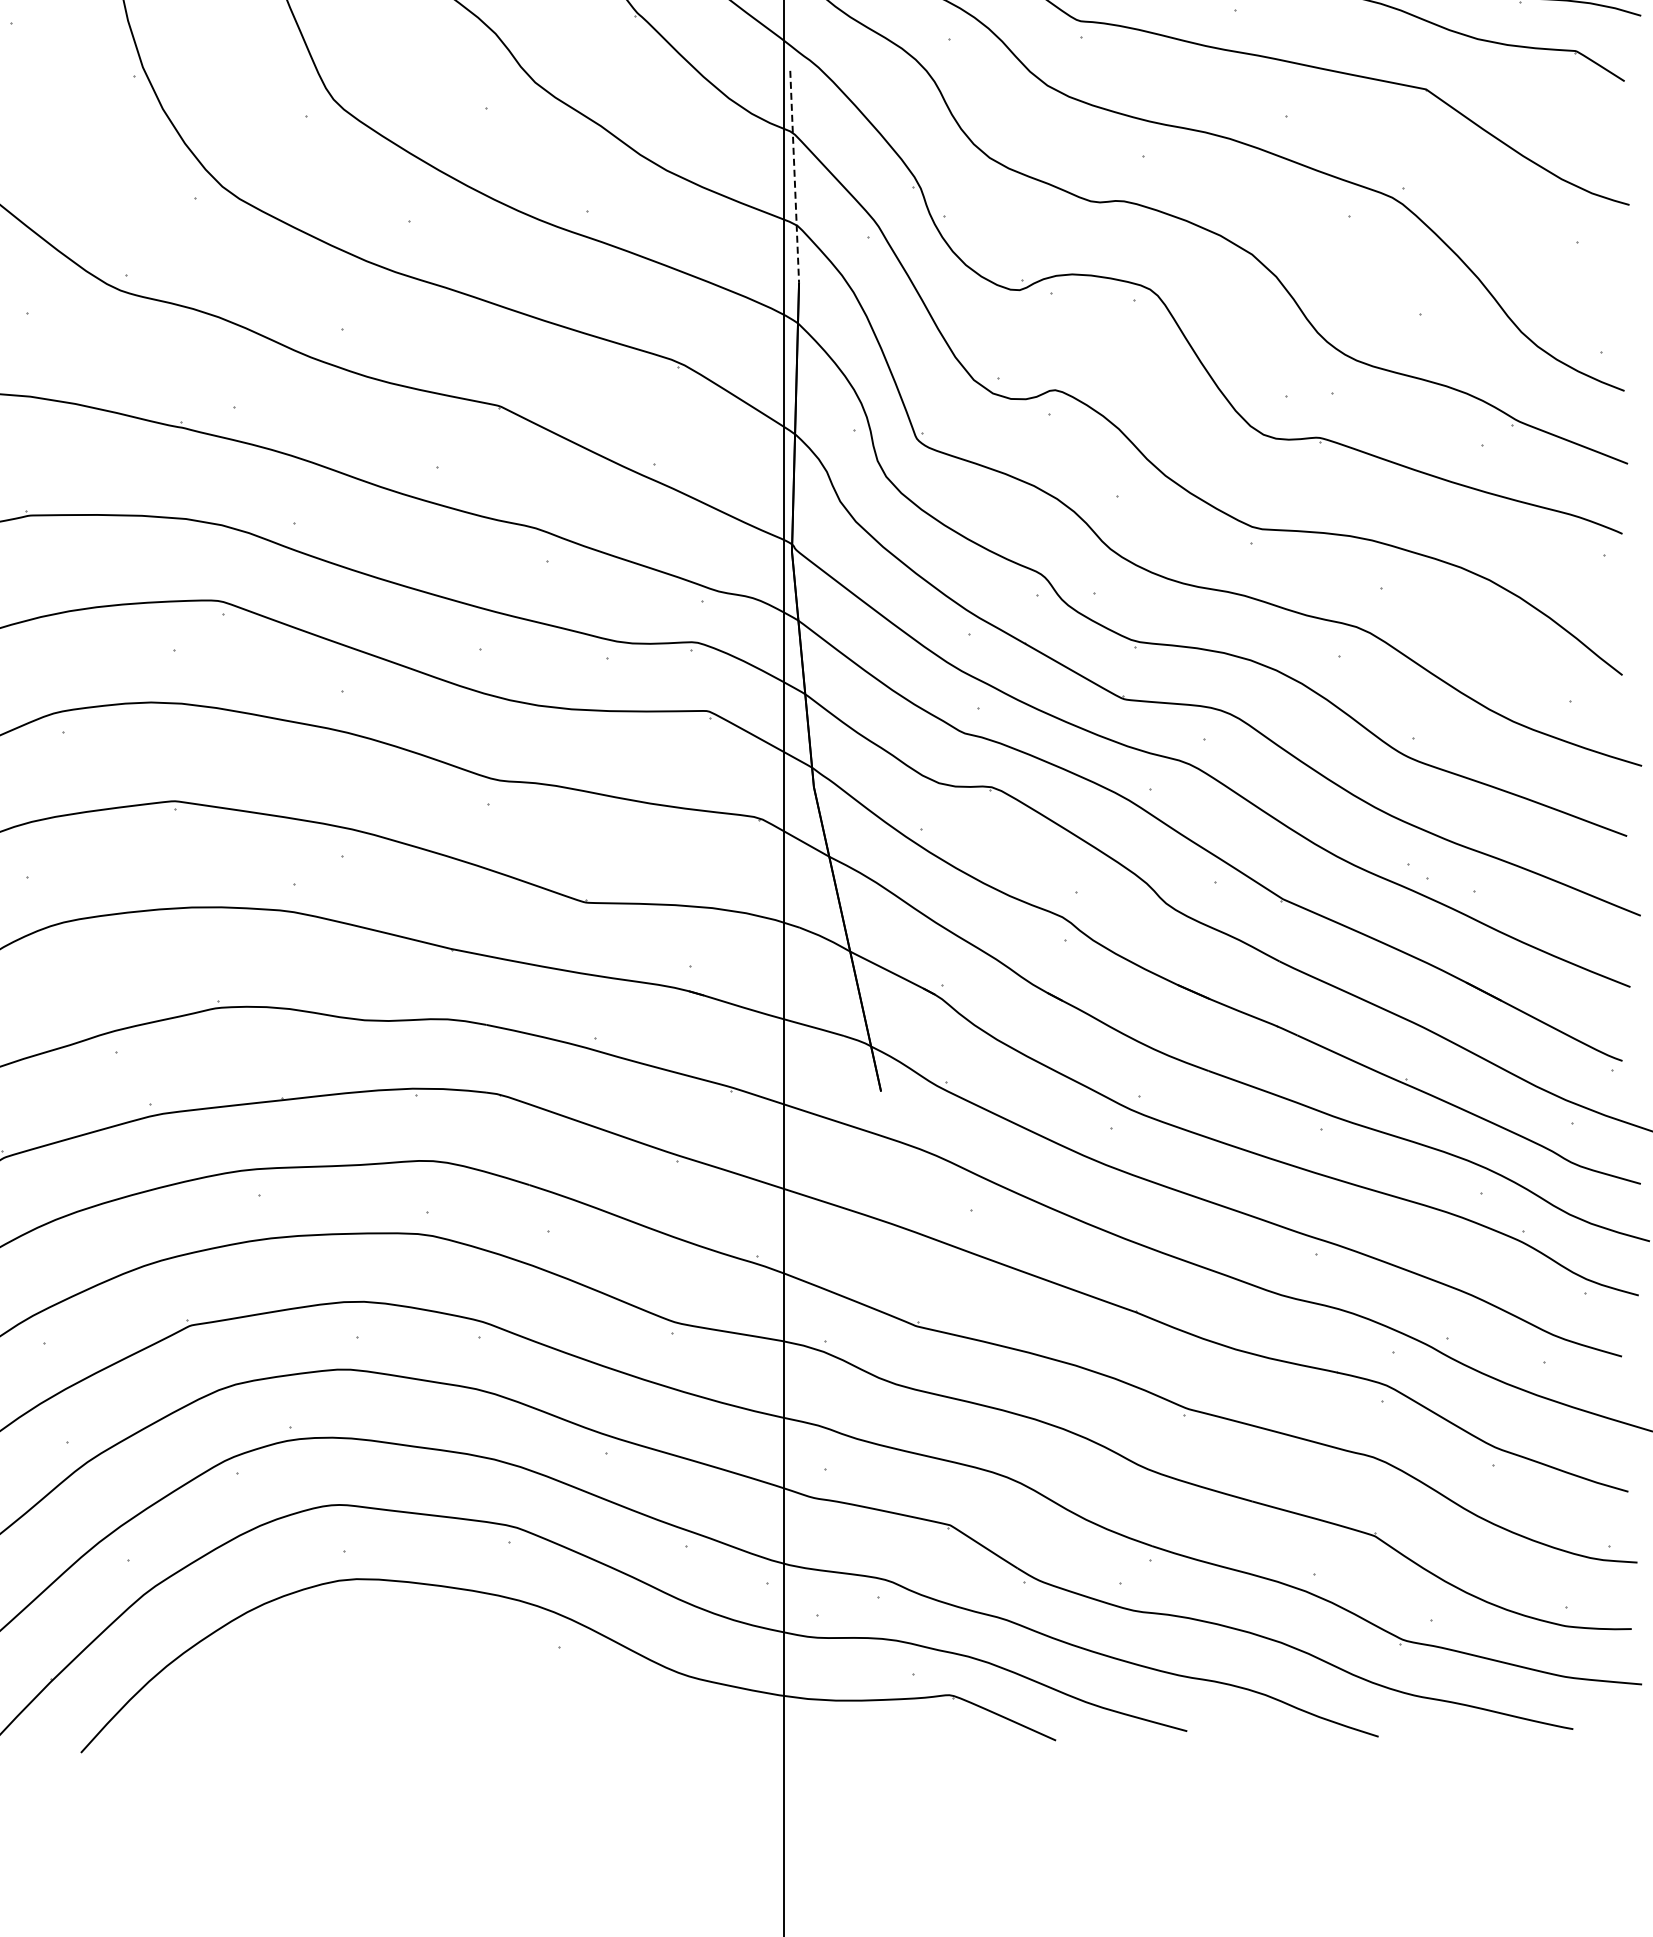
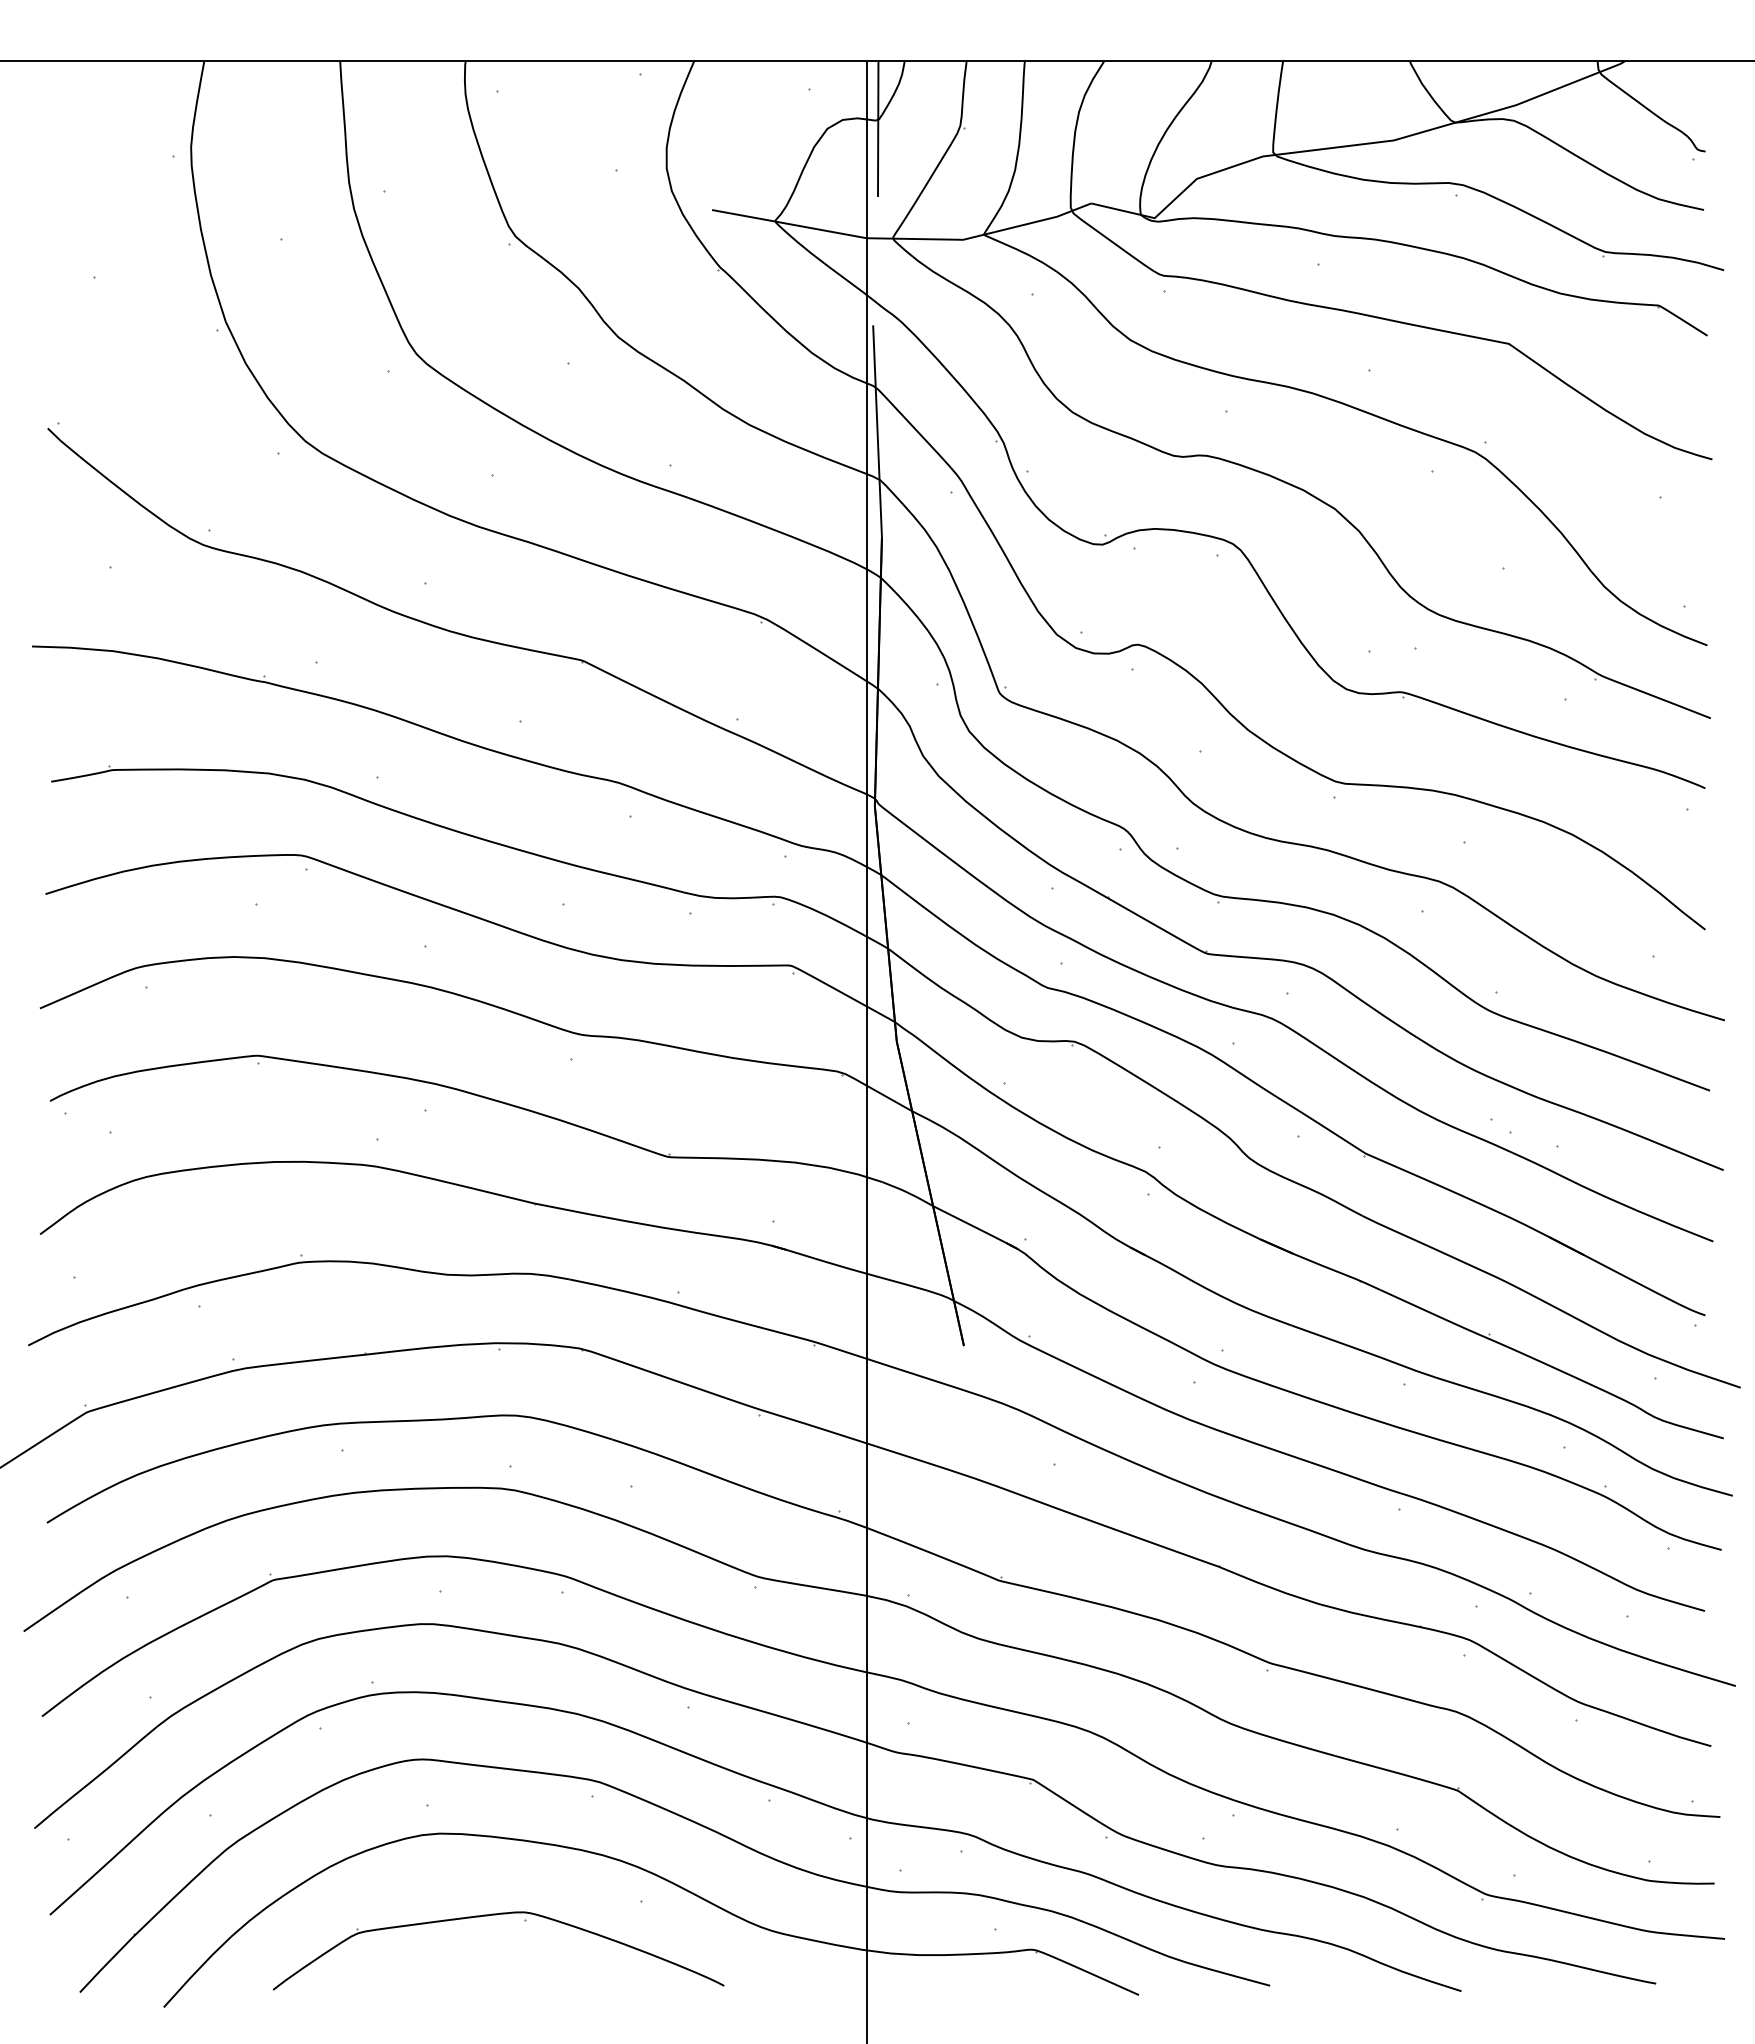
line: (794, 177) -> (877, 431), dashed -> solid
part: (413, 1661) -> (496, 1915), added

